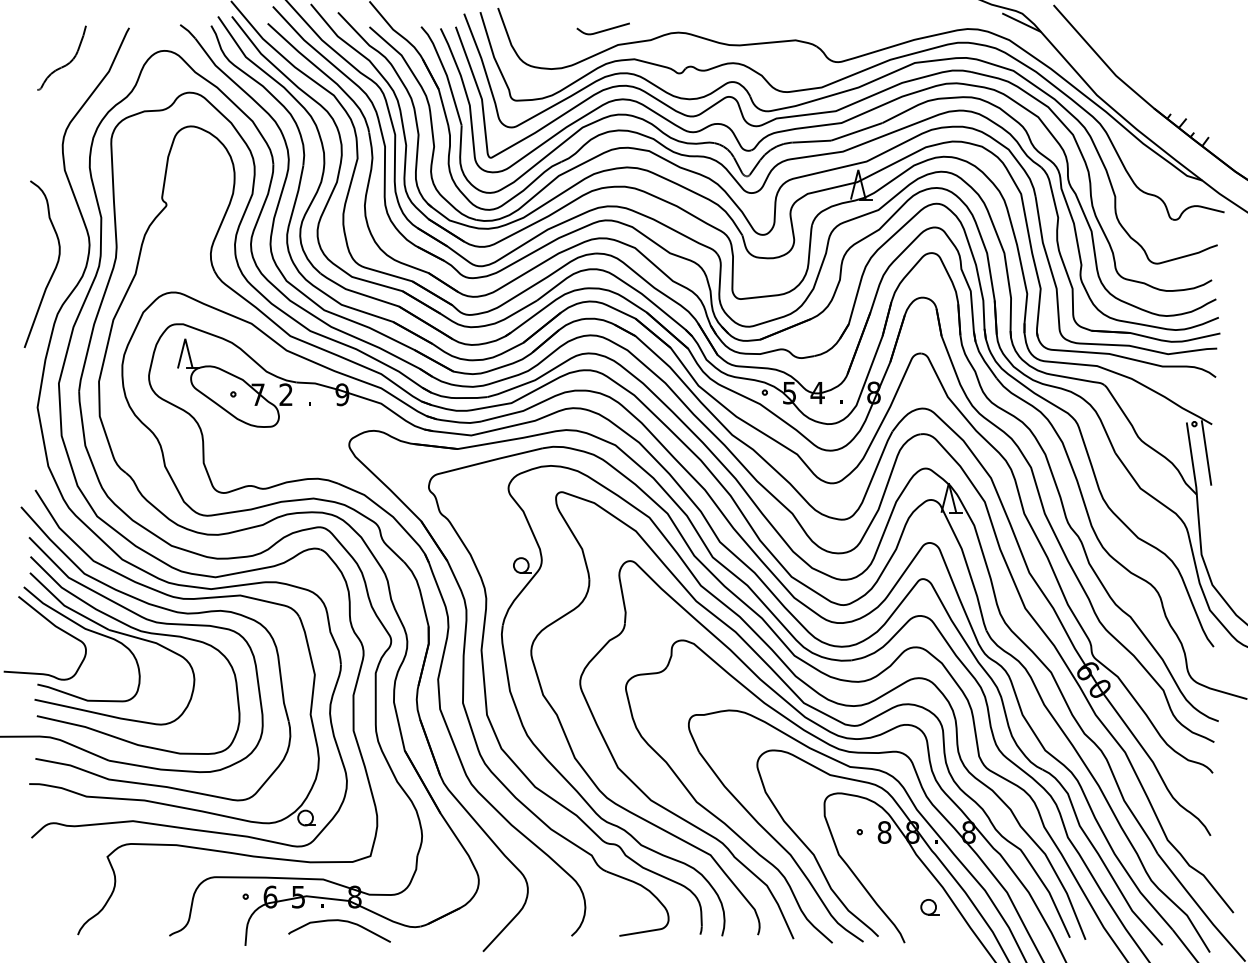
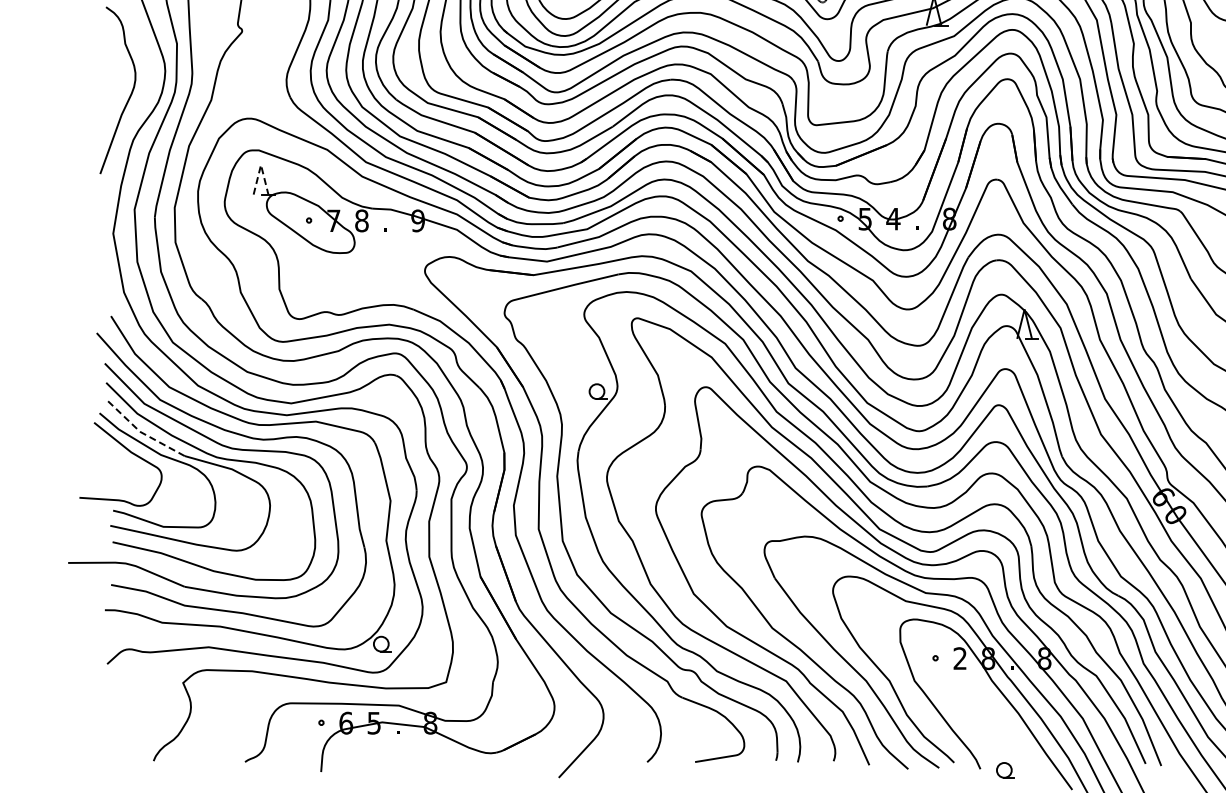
line: (185, 338) -> (261, 164), solid -> dashed
text: (286, 394) -> (362, 220), 2 -> 8
line: (65, 606) -> (141, 432), solid -> dashed
text: (884, 832) -> (960, 658), 8 -> 2
part: (929, 907) -> (1005, 770), moved
curve: (339, 921) -> (415, 747), removed

